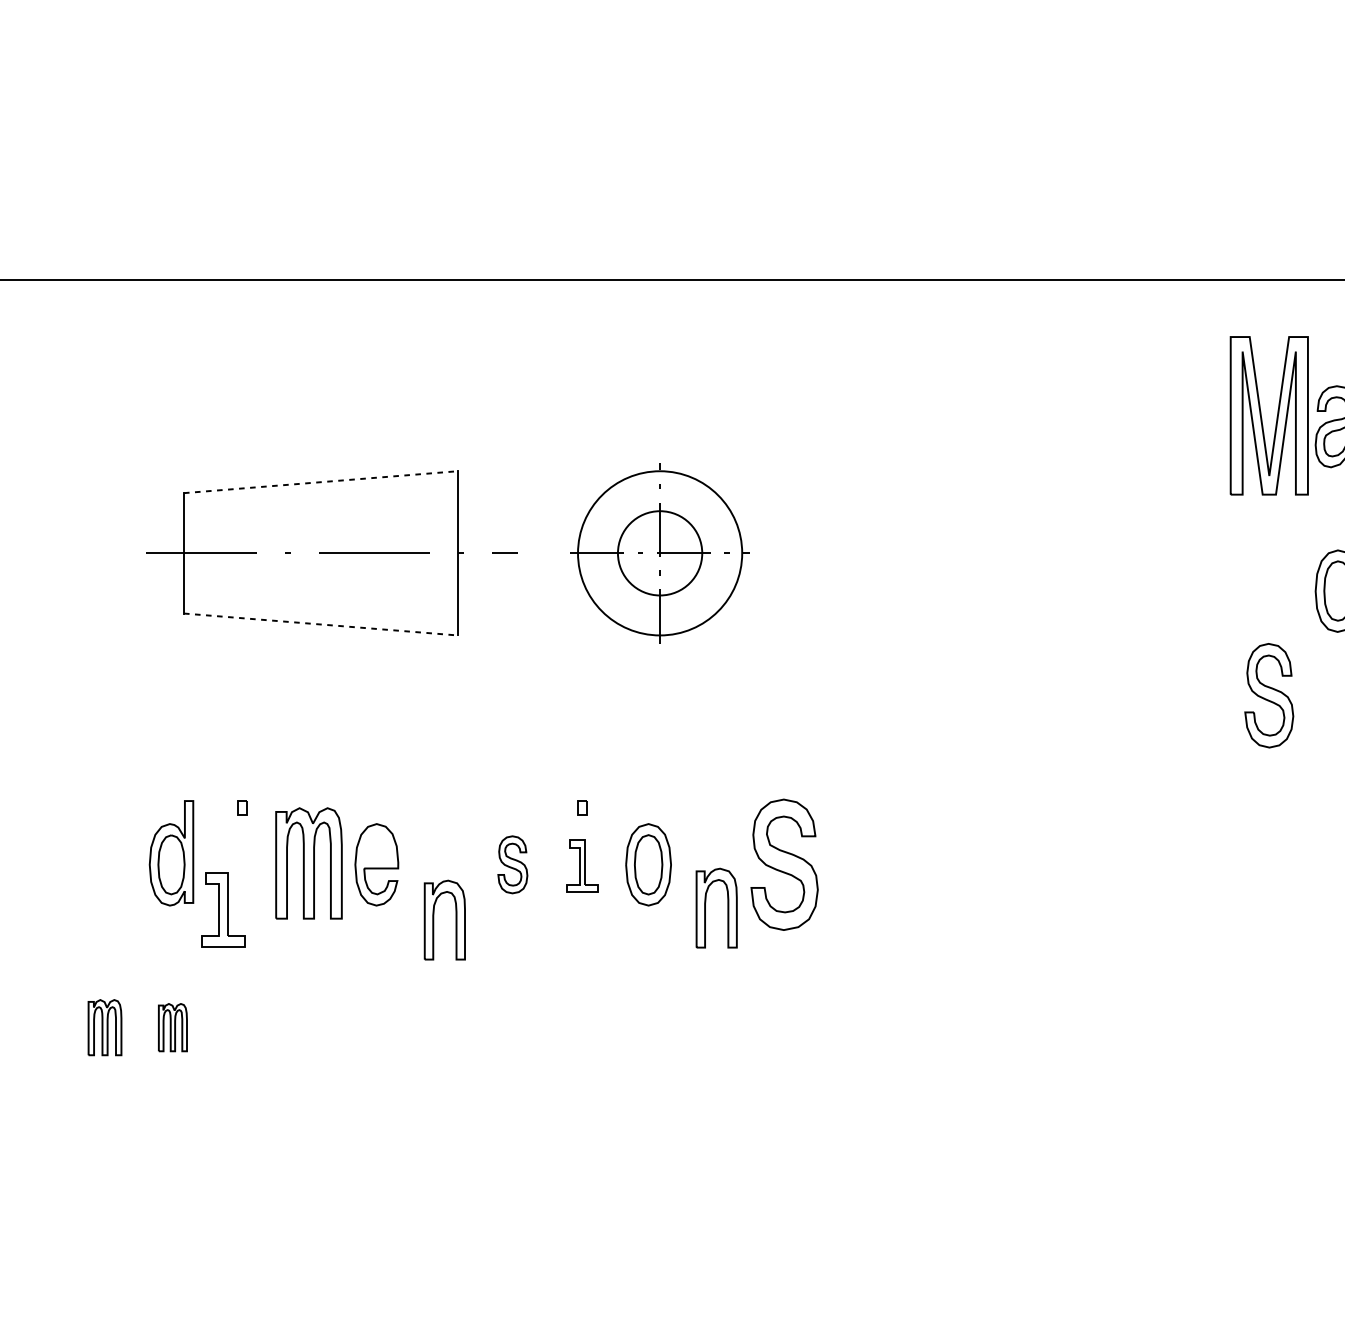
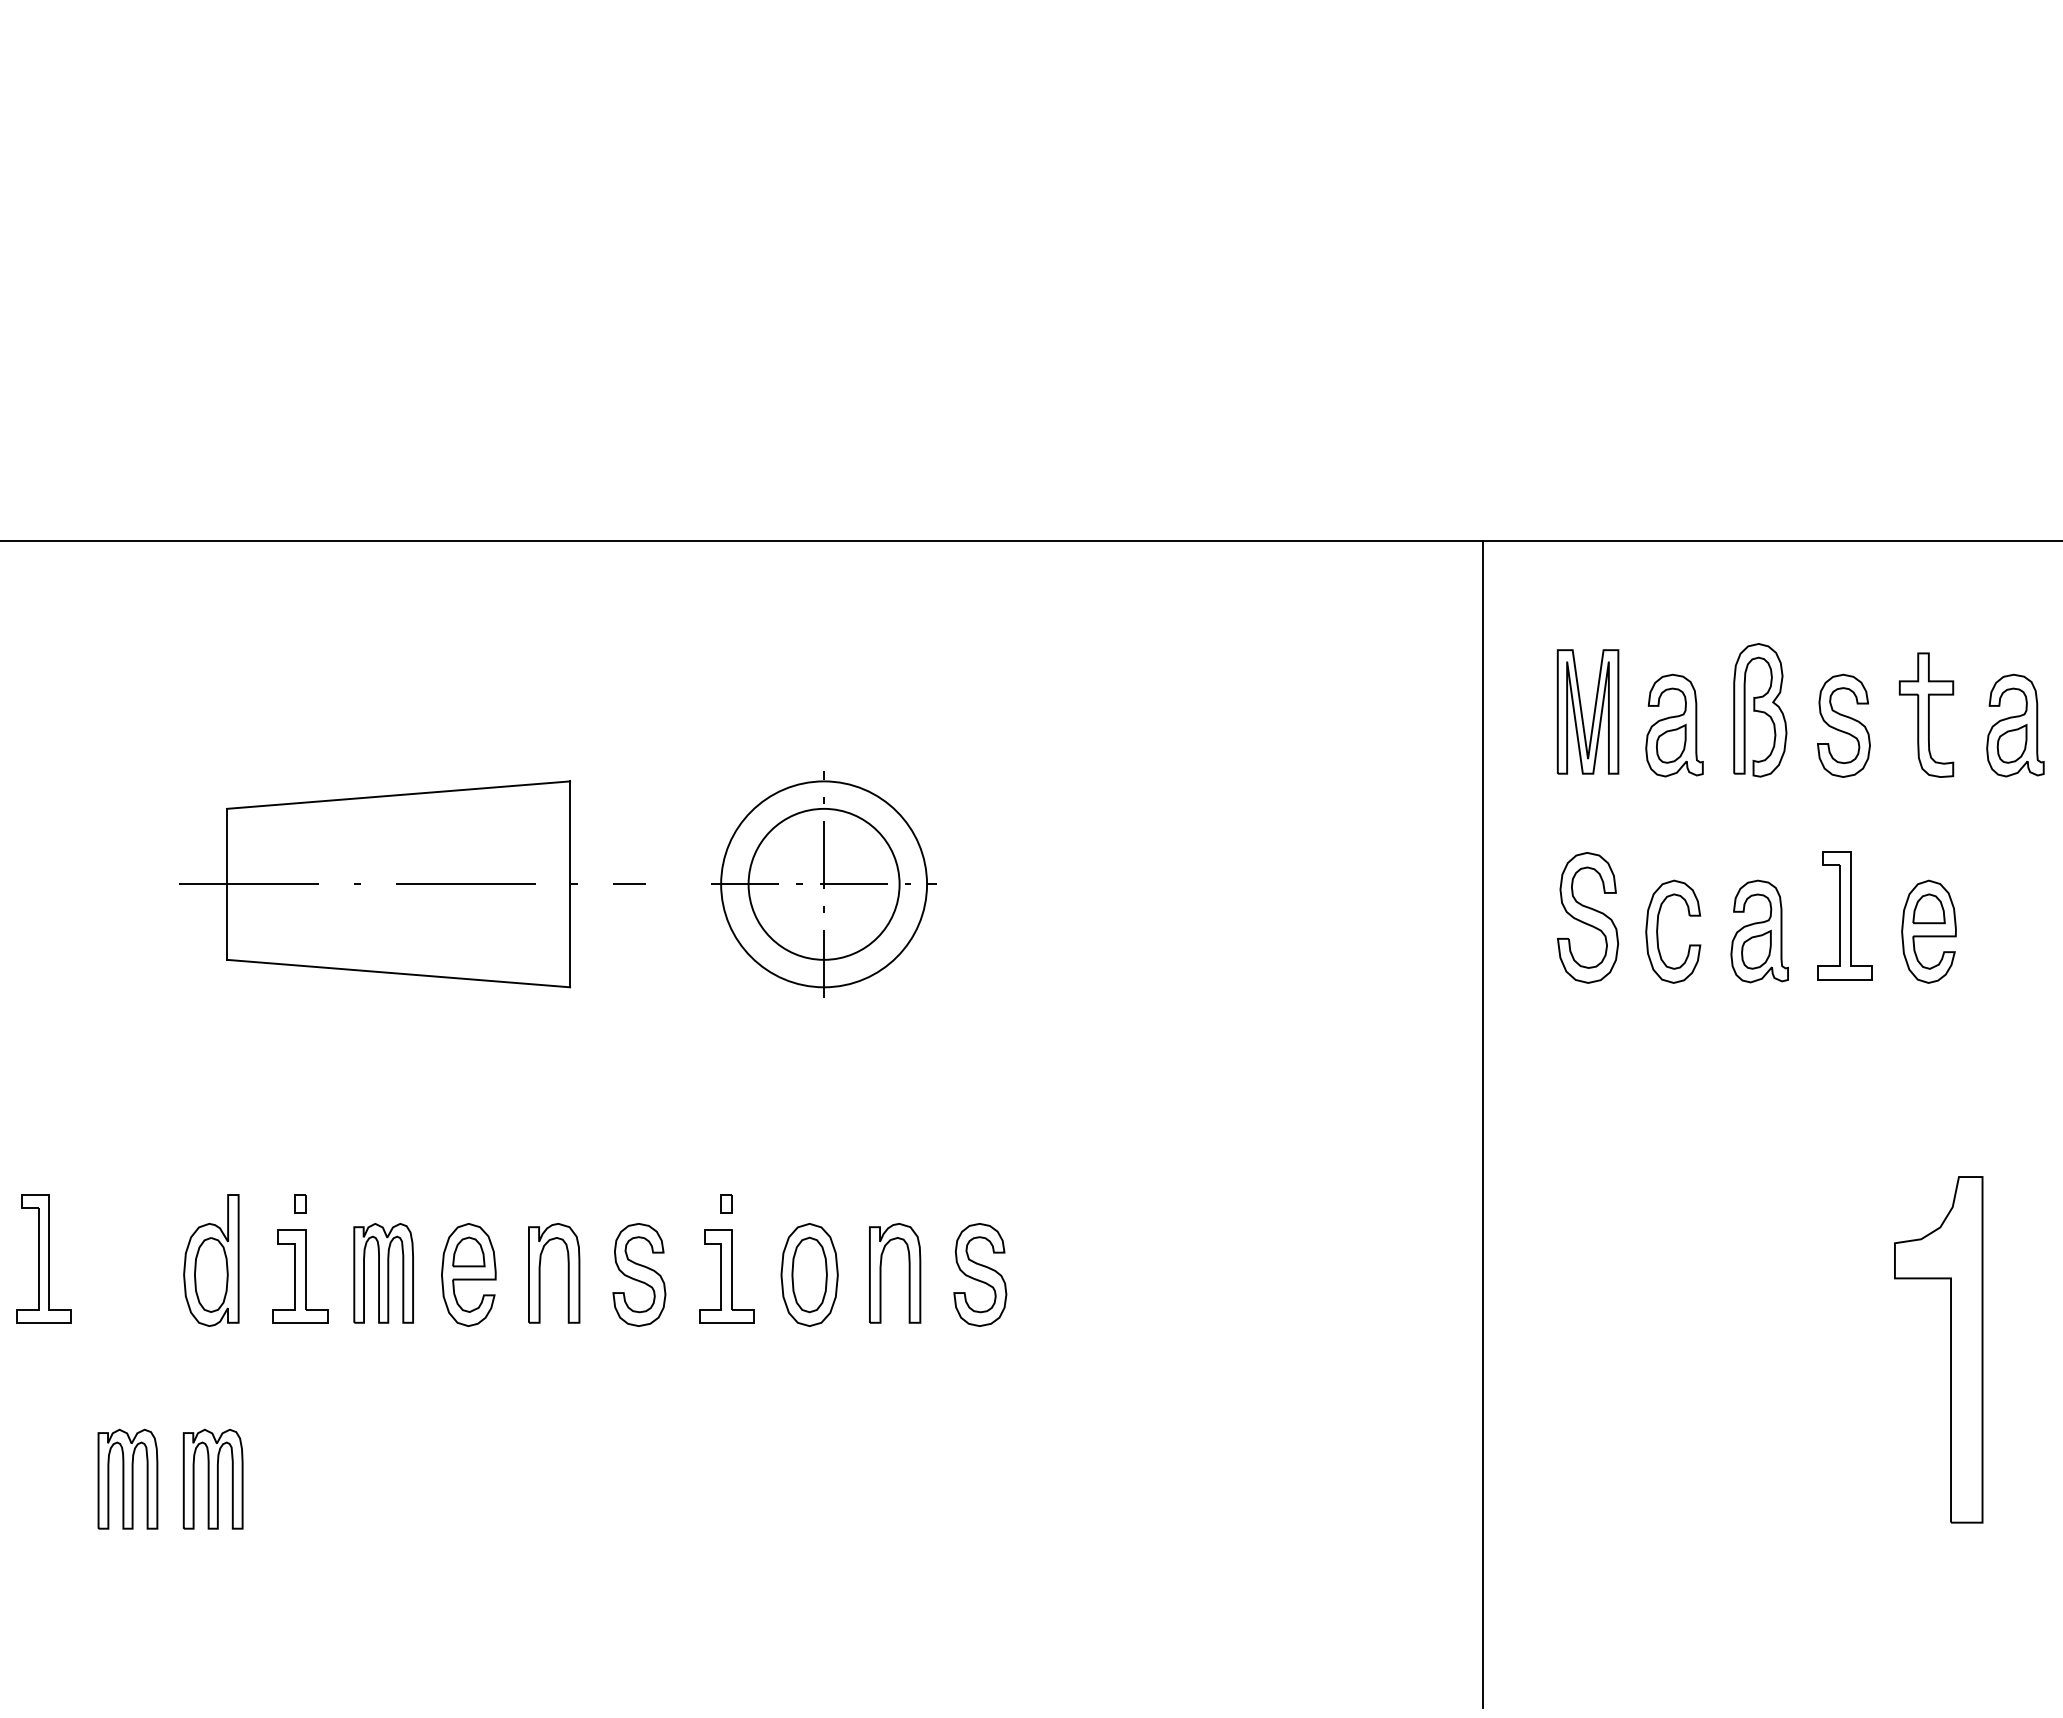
part: (1268, 415) -> (1587, 711), size x0.62
line: (321, 482) -> (399, 795), dashed -> solid
circle: (659, 552) -> (823, 883), size x1.43
line: (321, 624) -> (399, 973), dashed -> solid
part: (1269, 695) -> (1588, 917), moved
line: (1185, 744) -> (1482, 1124), added
part: (376, 846) -> (468, 1251), added
part: (37, 851) -> (43, 1258), added
part: (308, 863) -> (383, 1273), size x0.71
part: (512, 864) -> (639, 1274), size x1.43
part: (784, 864) -> (980, 1274), size x0.62
part: (582, 866) -> (726, 1276), size x1.43
part: (727, 908) -> (908, 1273), moved
part: (223, 909) -> (300, 1276), moved
part: (455, 920) -> (567, 1273), moved
part: (104, 1027) -> (127, 1478), size x1.43
part: (172, 1027) -> (212, 1478), size x1.67

